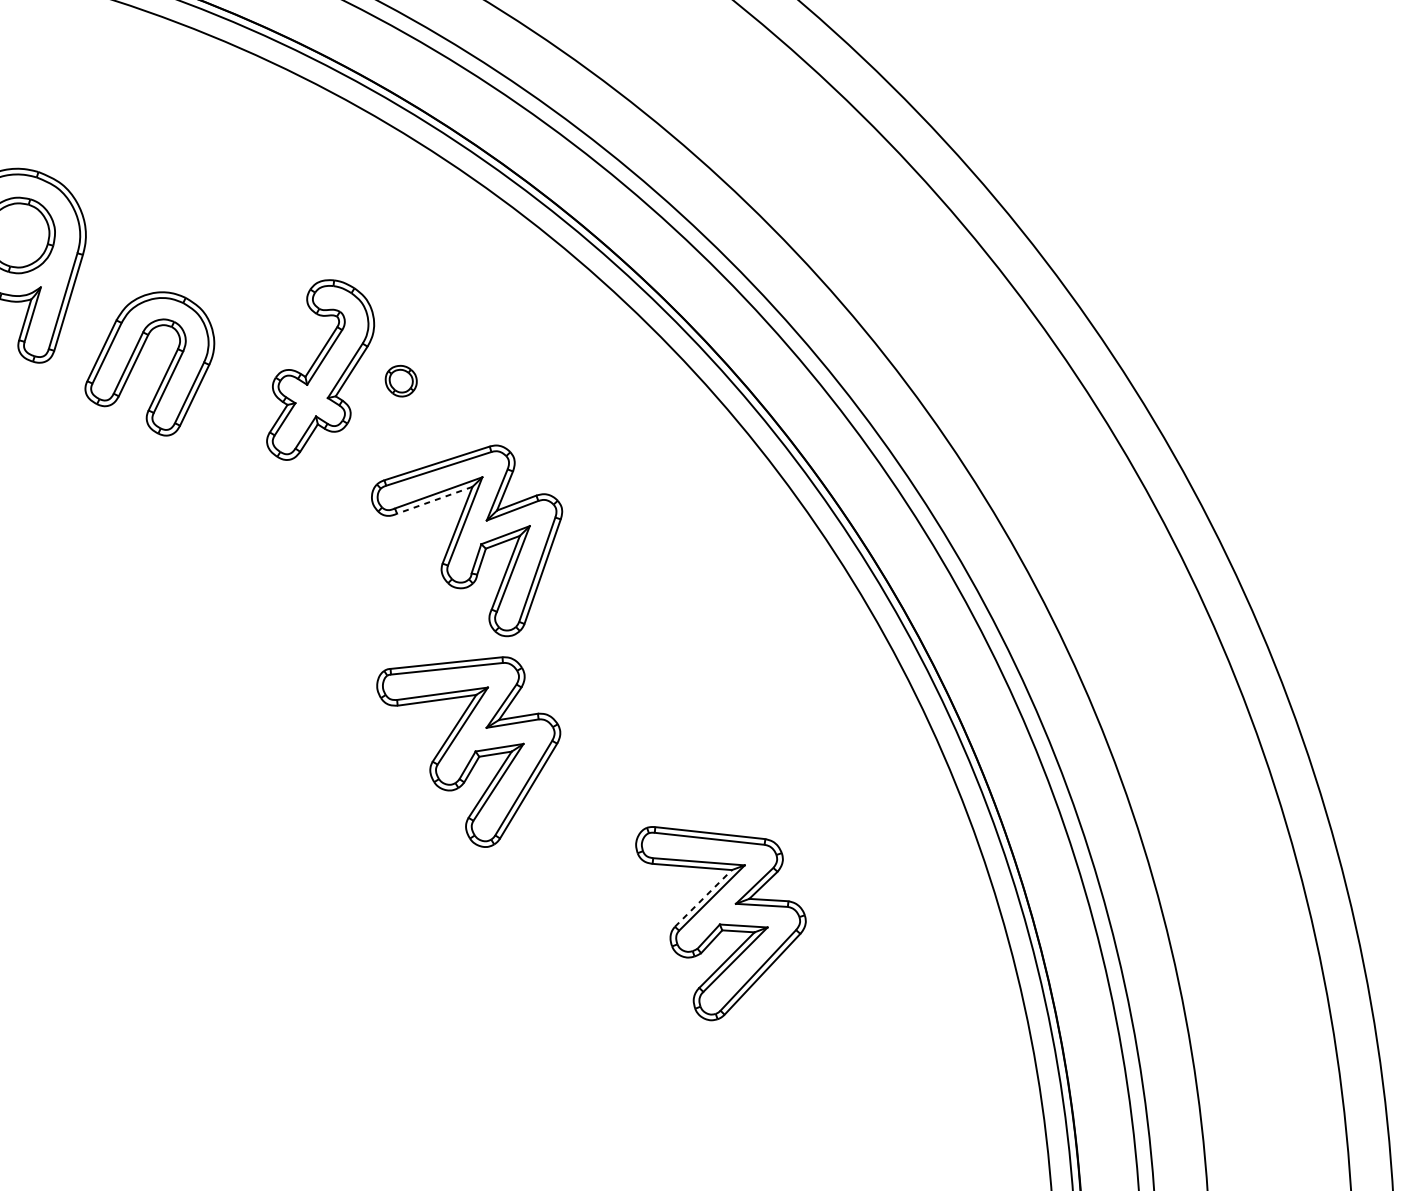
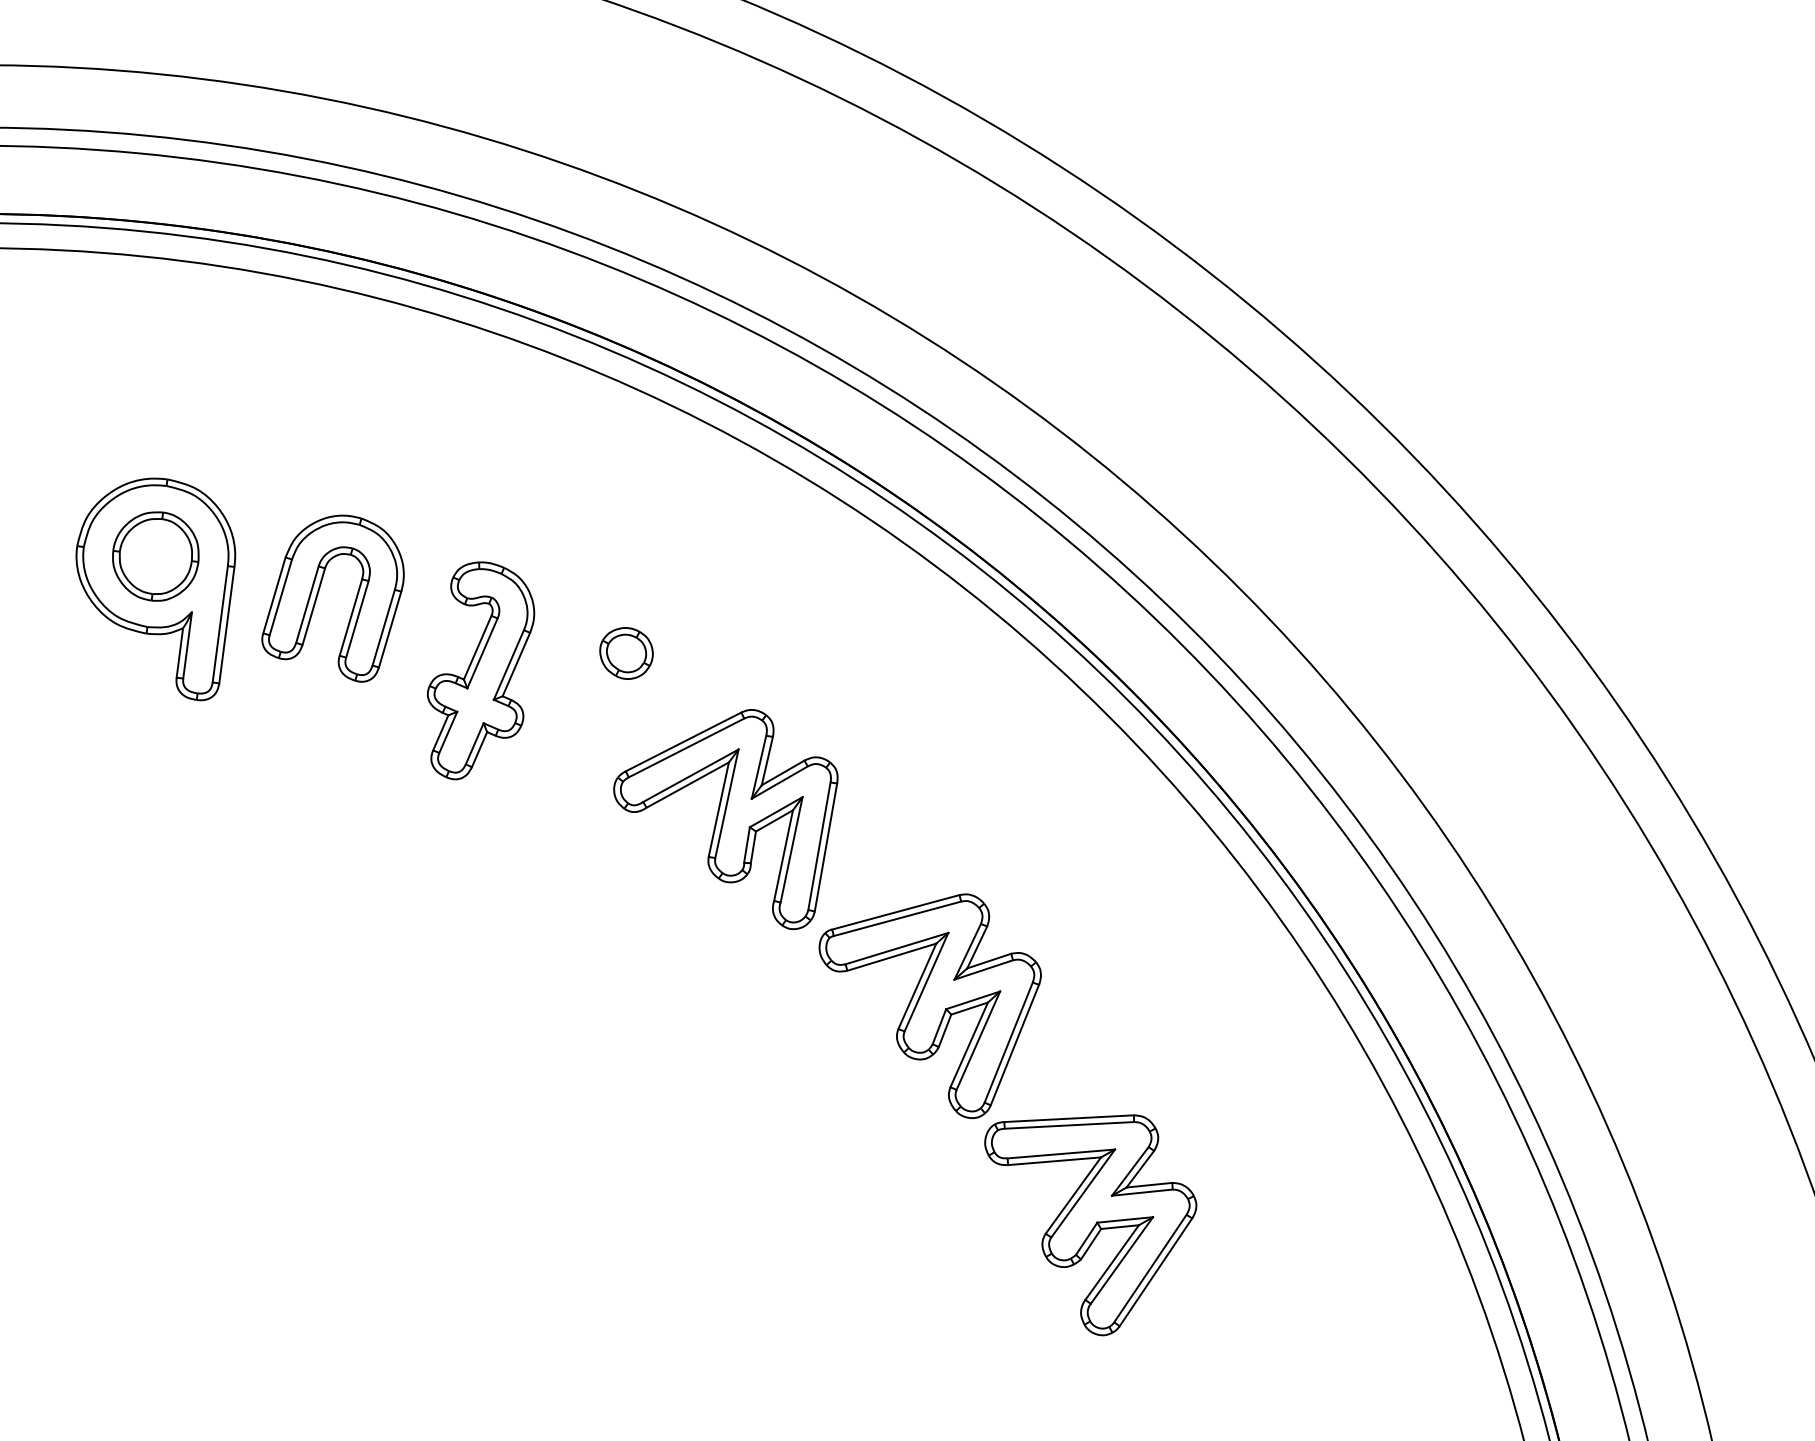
part: (139, 356) -> (318, 594), moved
part: (321, 371) -> (481, 670), moved
part: (401, 381) -> (626, 653), size x1.43
line: (434, 500) -> (687, 785), dashed -> solid
part: (461, 746) -> (929, 1006), moved
line: (703, 898) -> (1073, 1195), dashed -> solid

